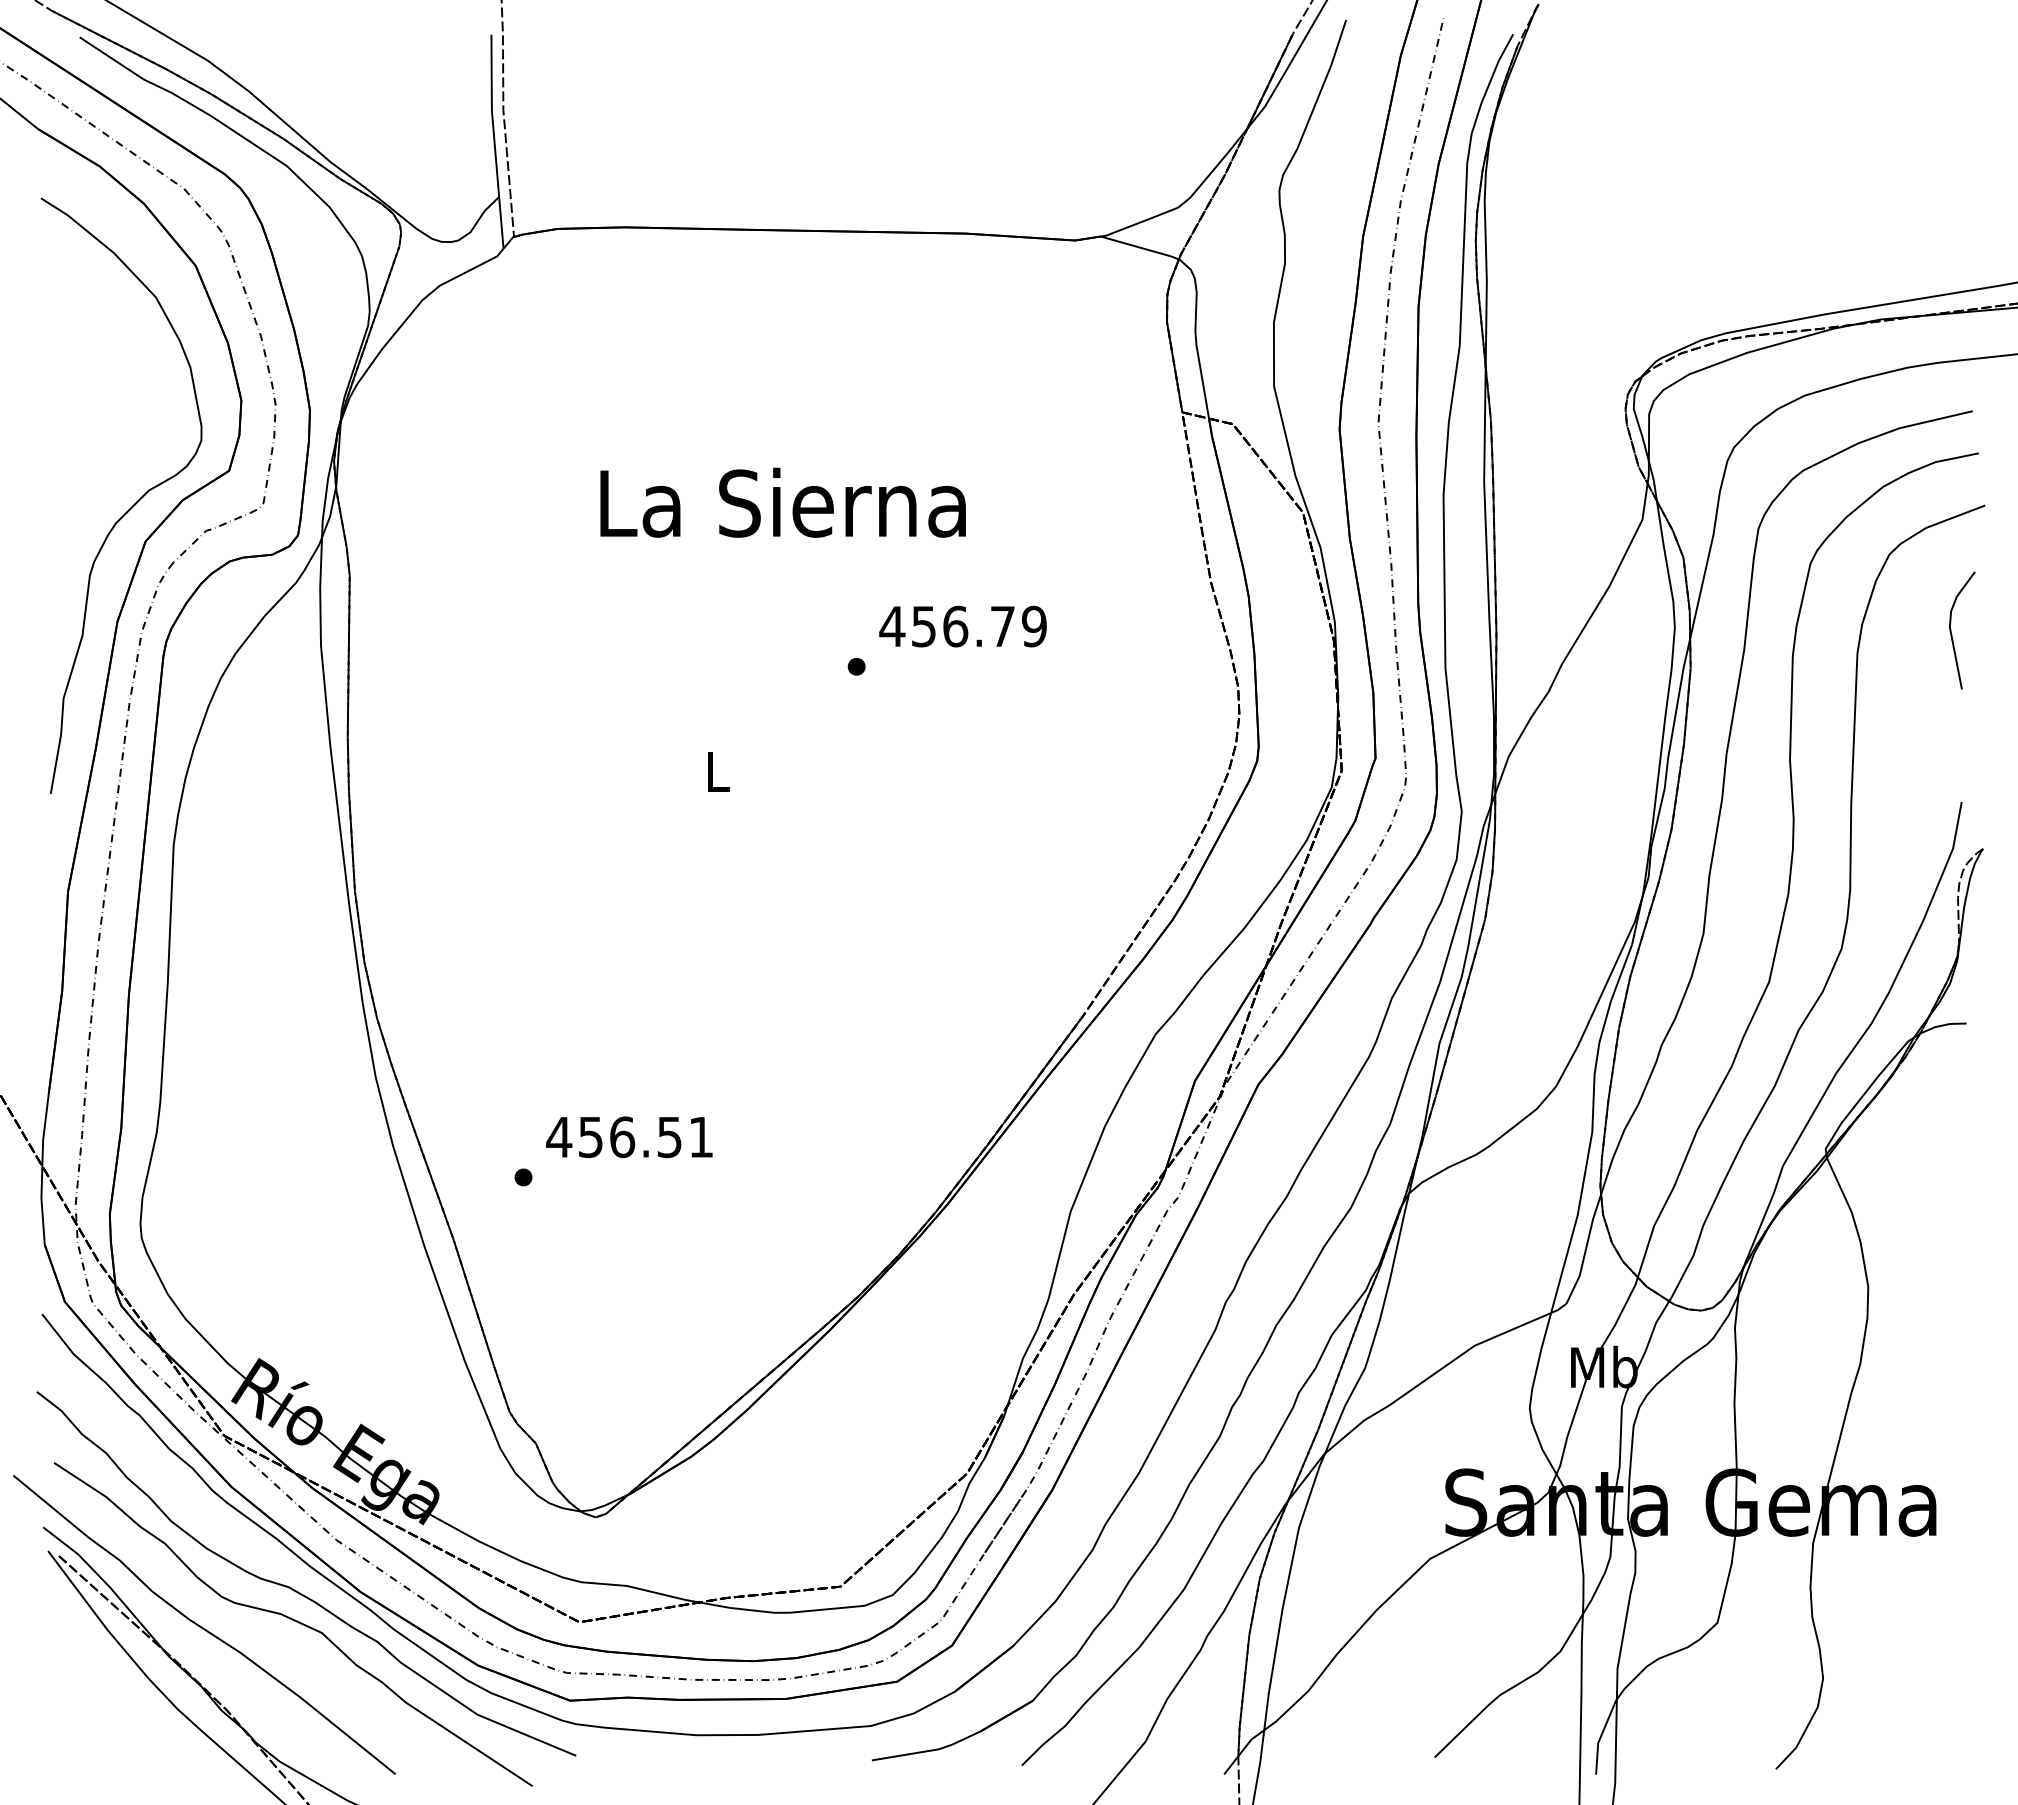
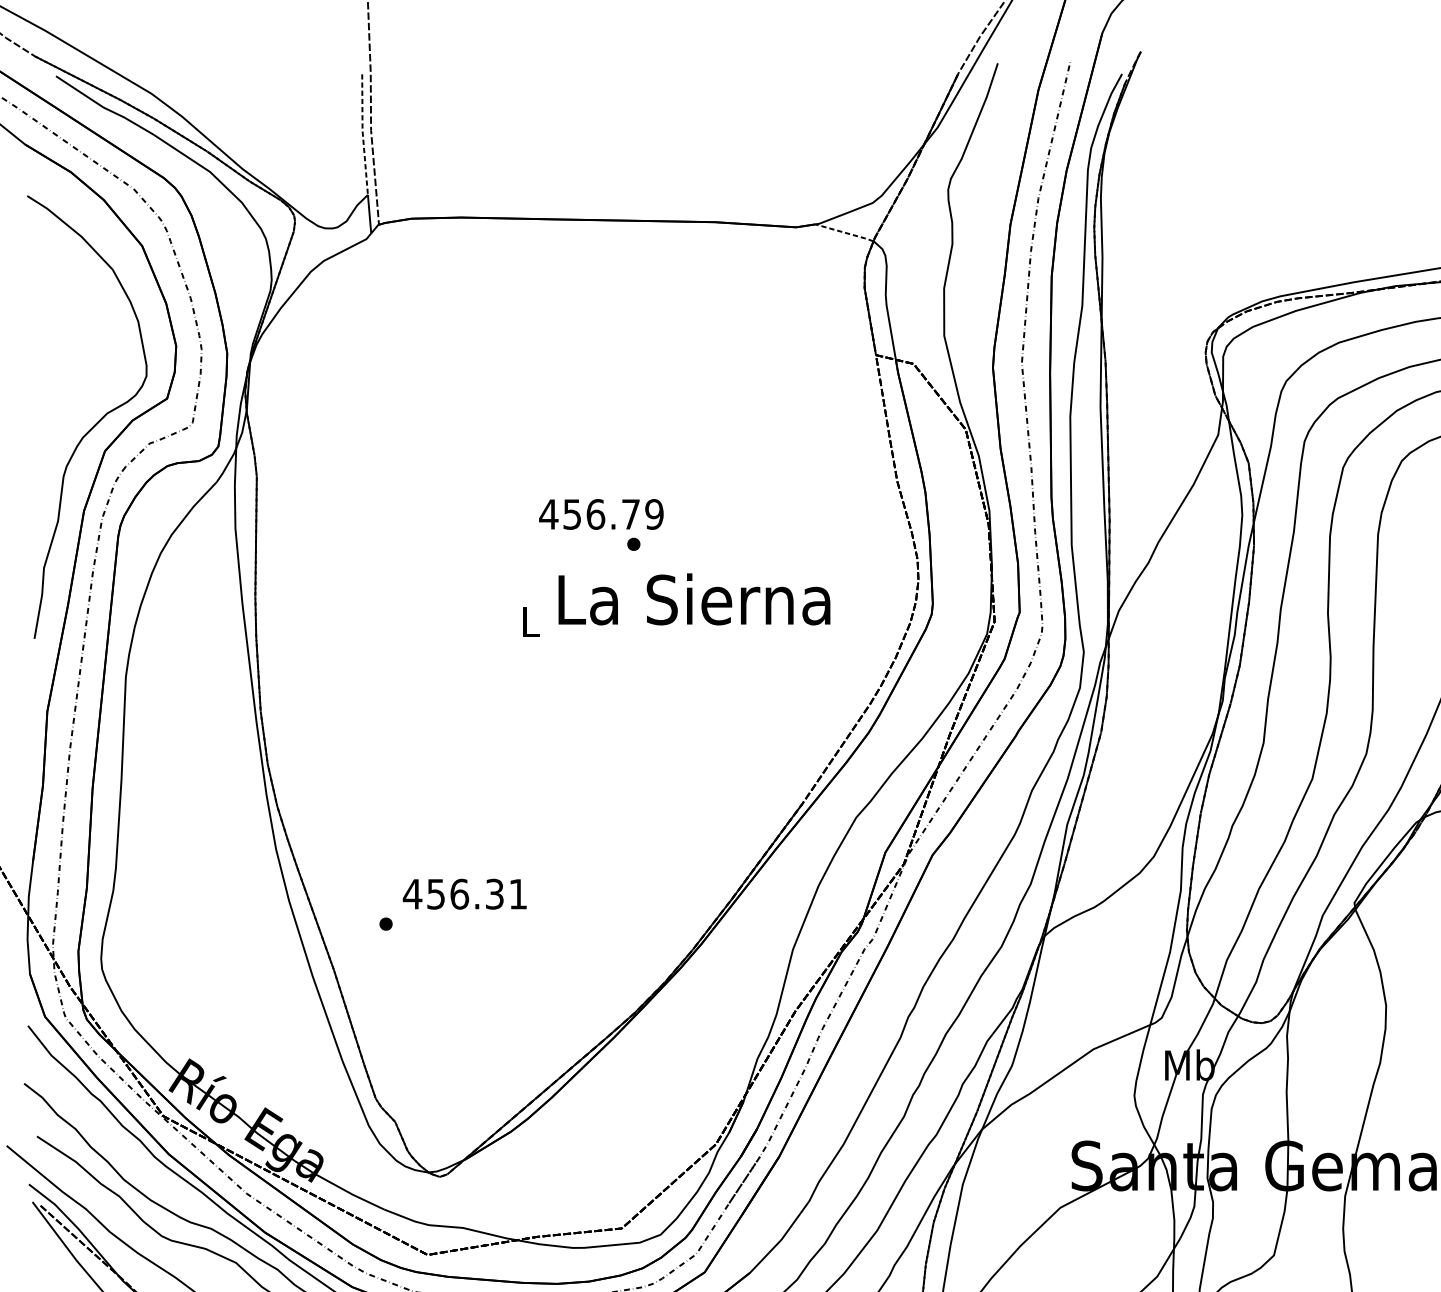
line: (492, 115) -> (363, 134), solid -> dashed
line: (1140, 247) -> (844, 232), solid -> dashed
text: (782, 502) -> (693, 599), moved
text: (962, 626) -> (600, 514), moved
text: (669, 1136) -> (494, 893), 456.51 -> 456.31

